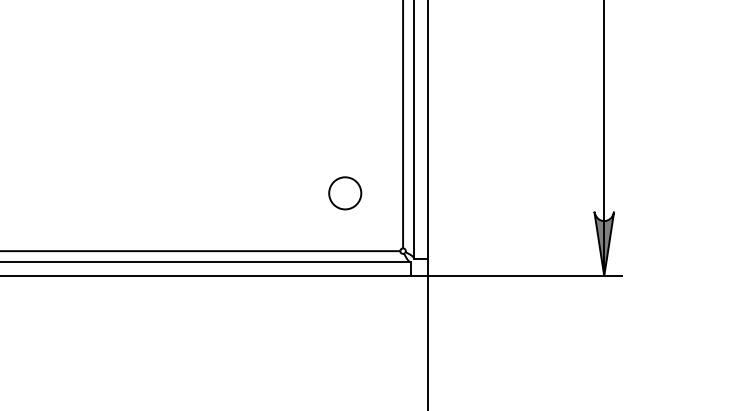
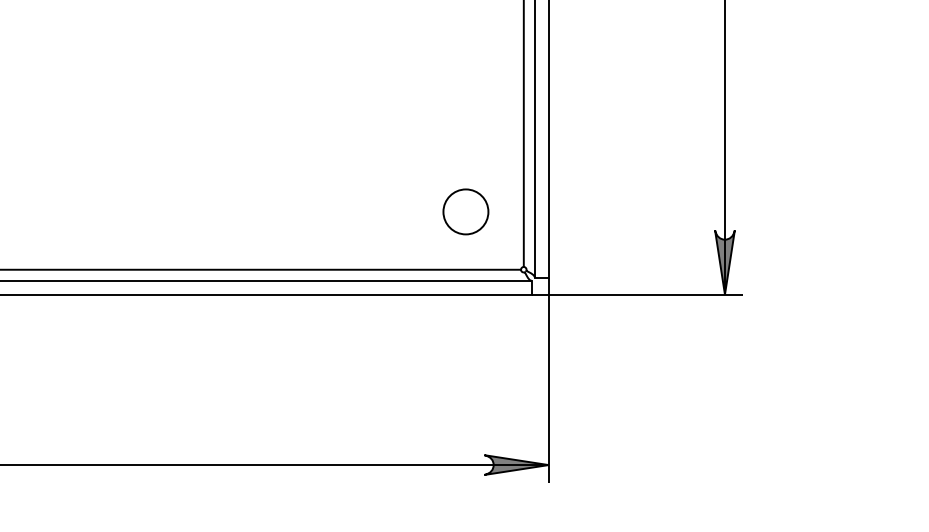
circle: (344, 192) -> (465, 211), size x1.4

